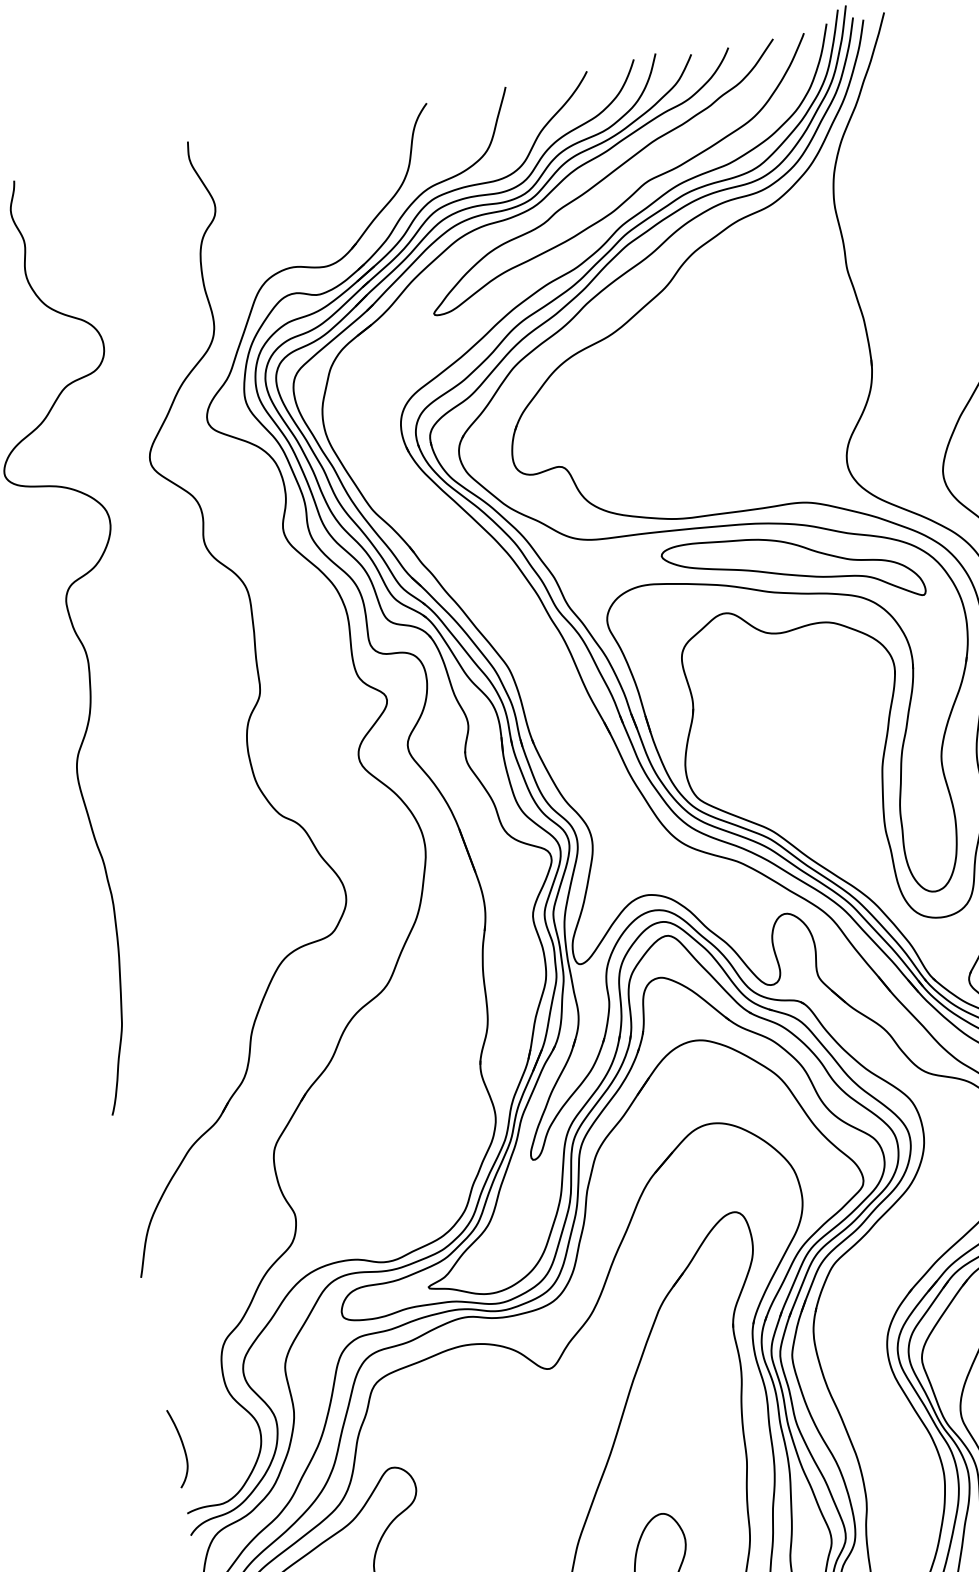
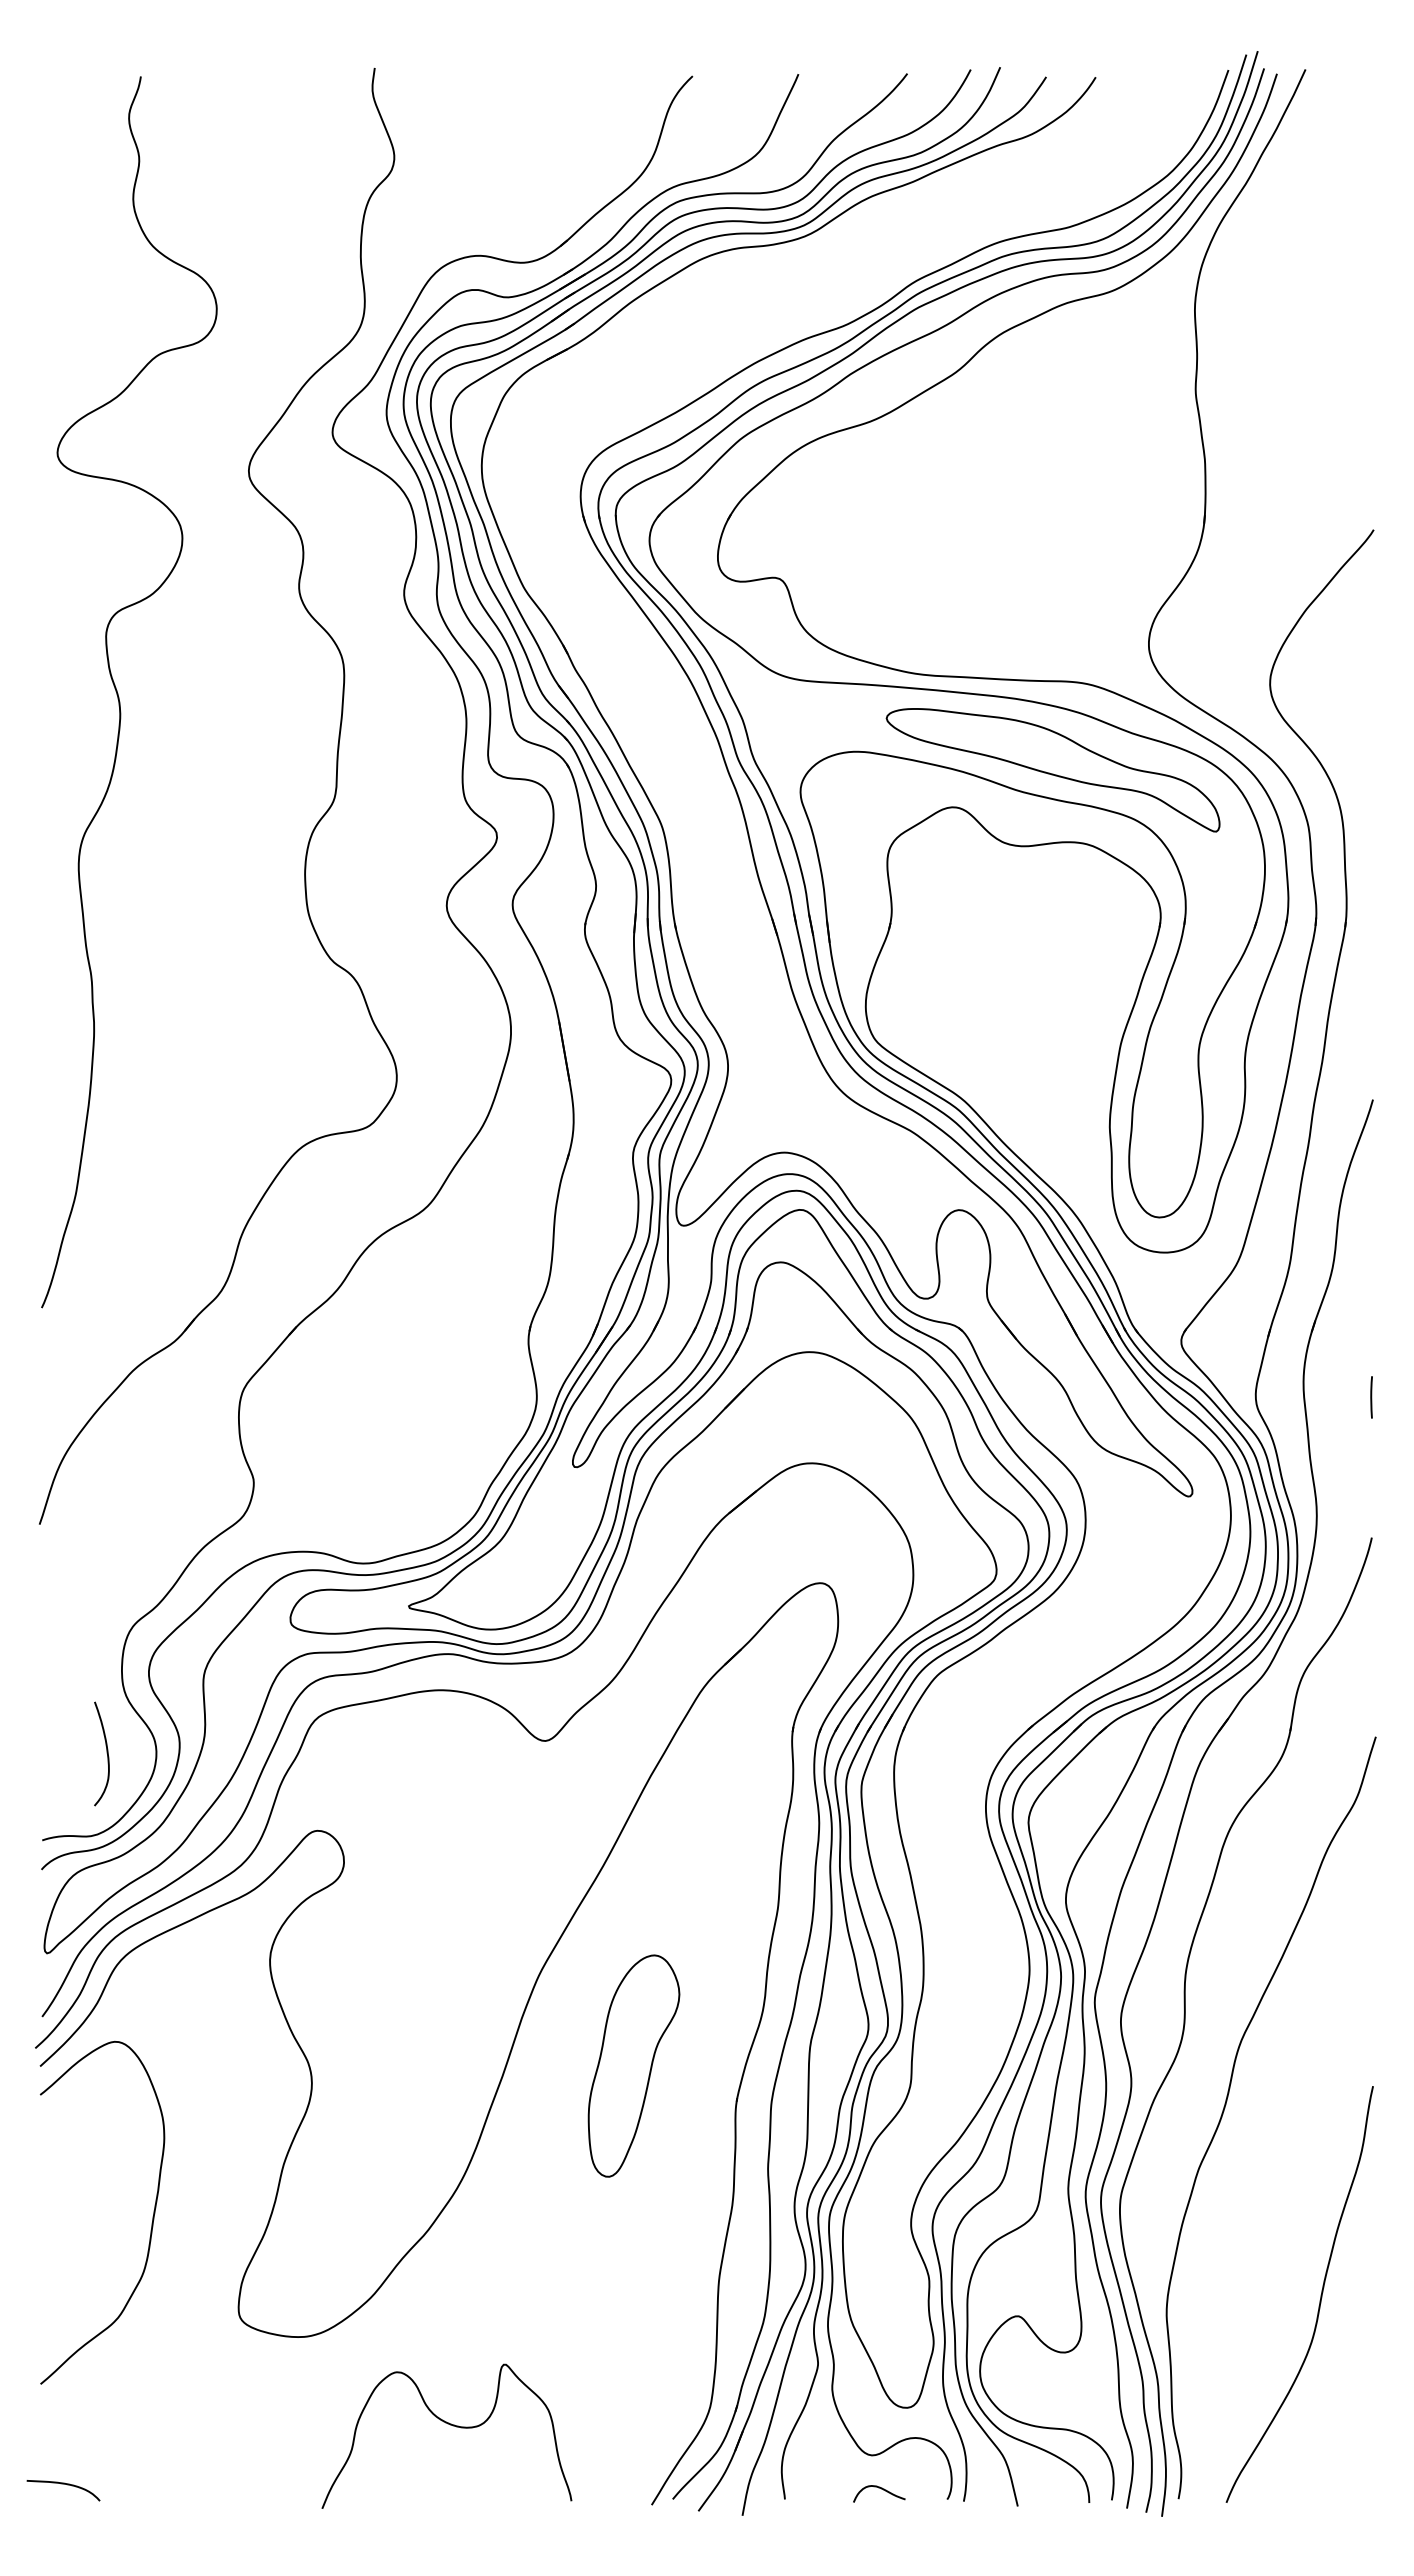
curve: (616, 170) -> (921, 208), removed
curve: (182, 1447) -> (106, 1753), moved

